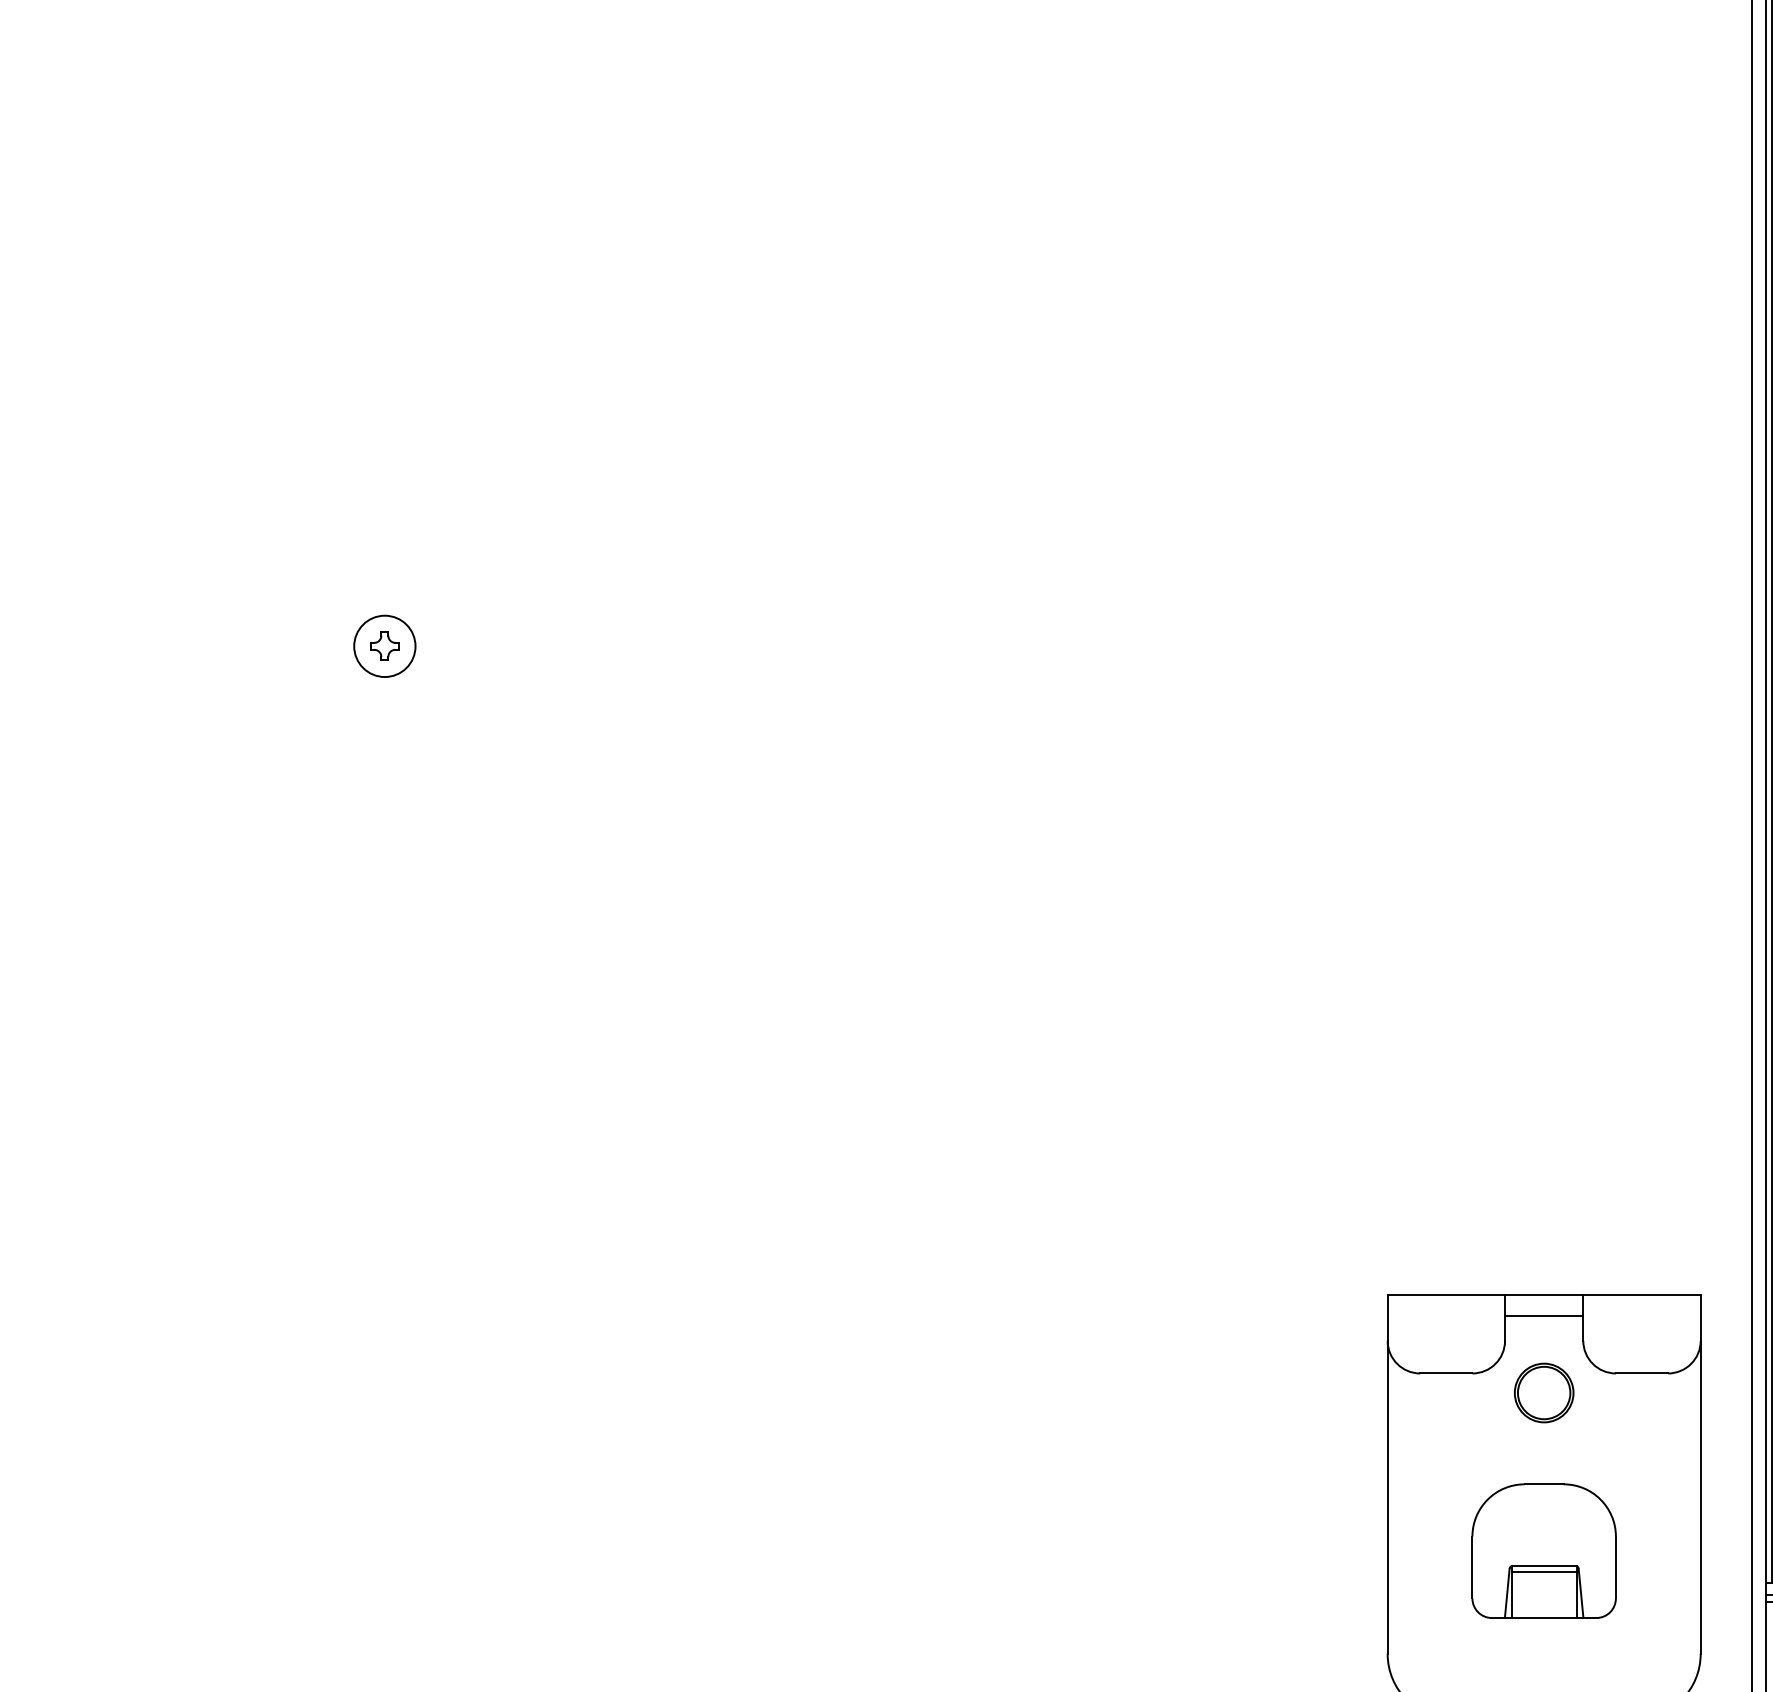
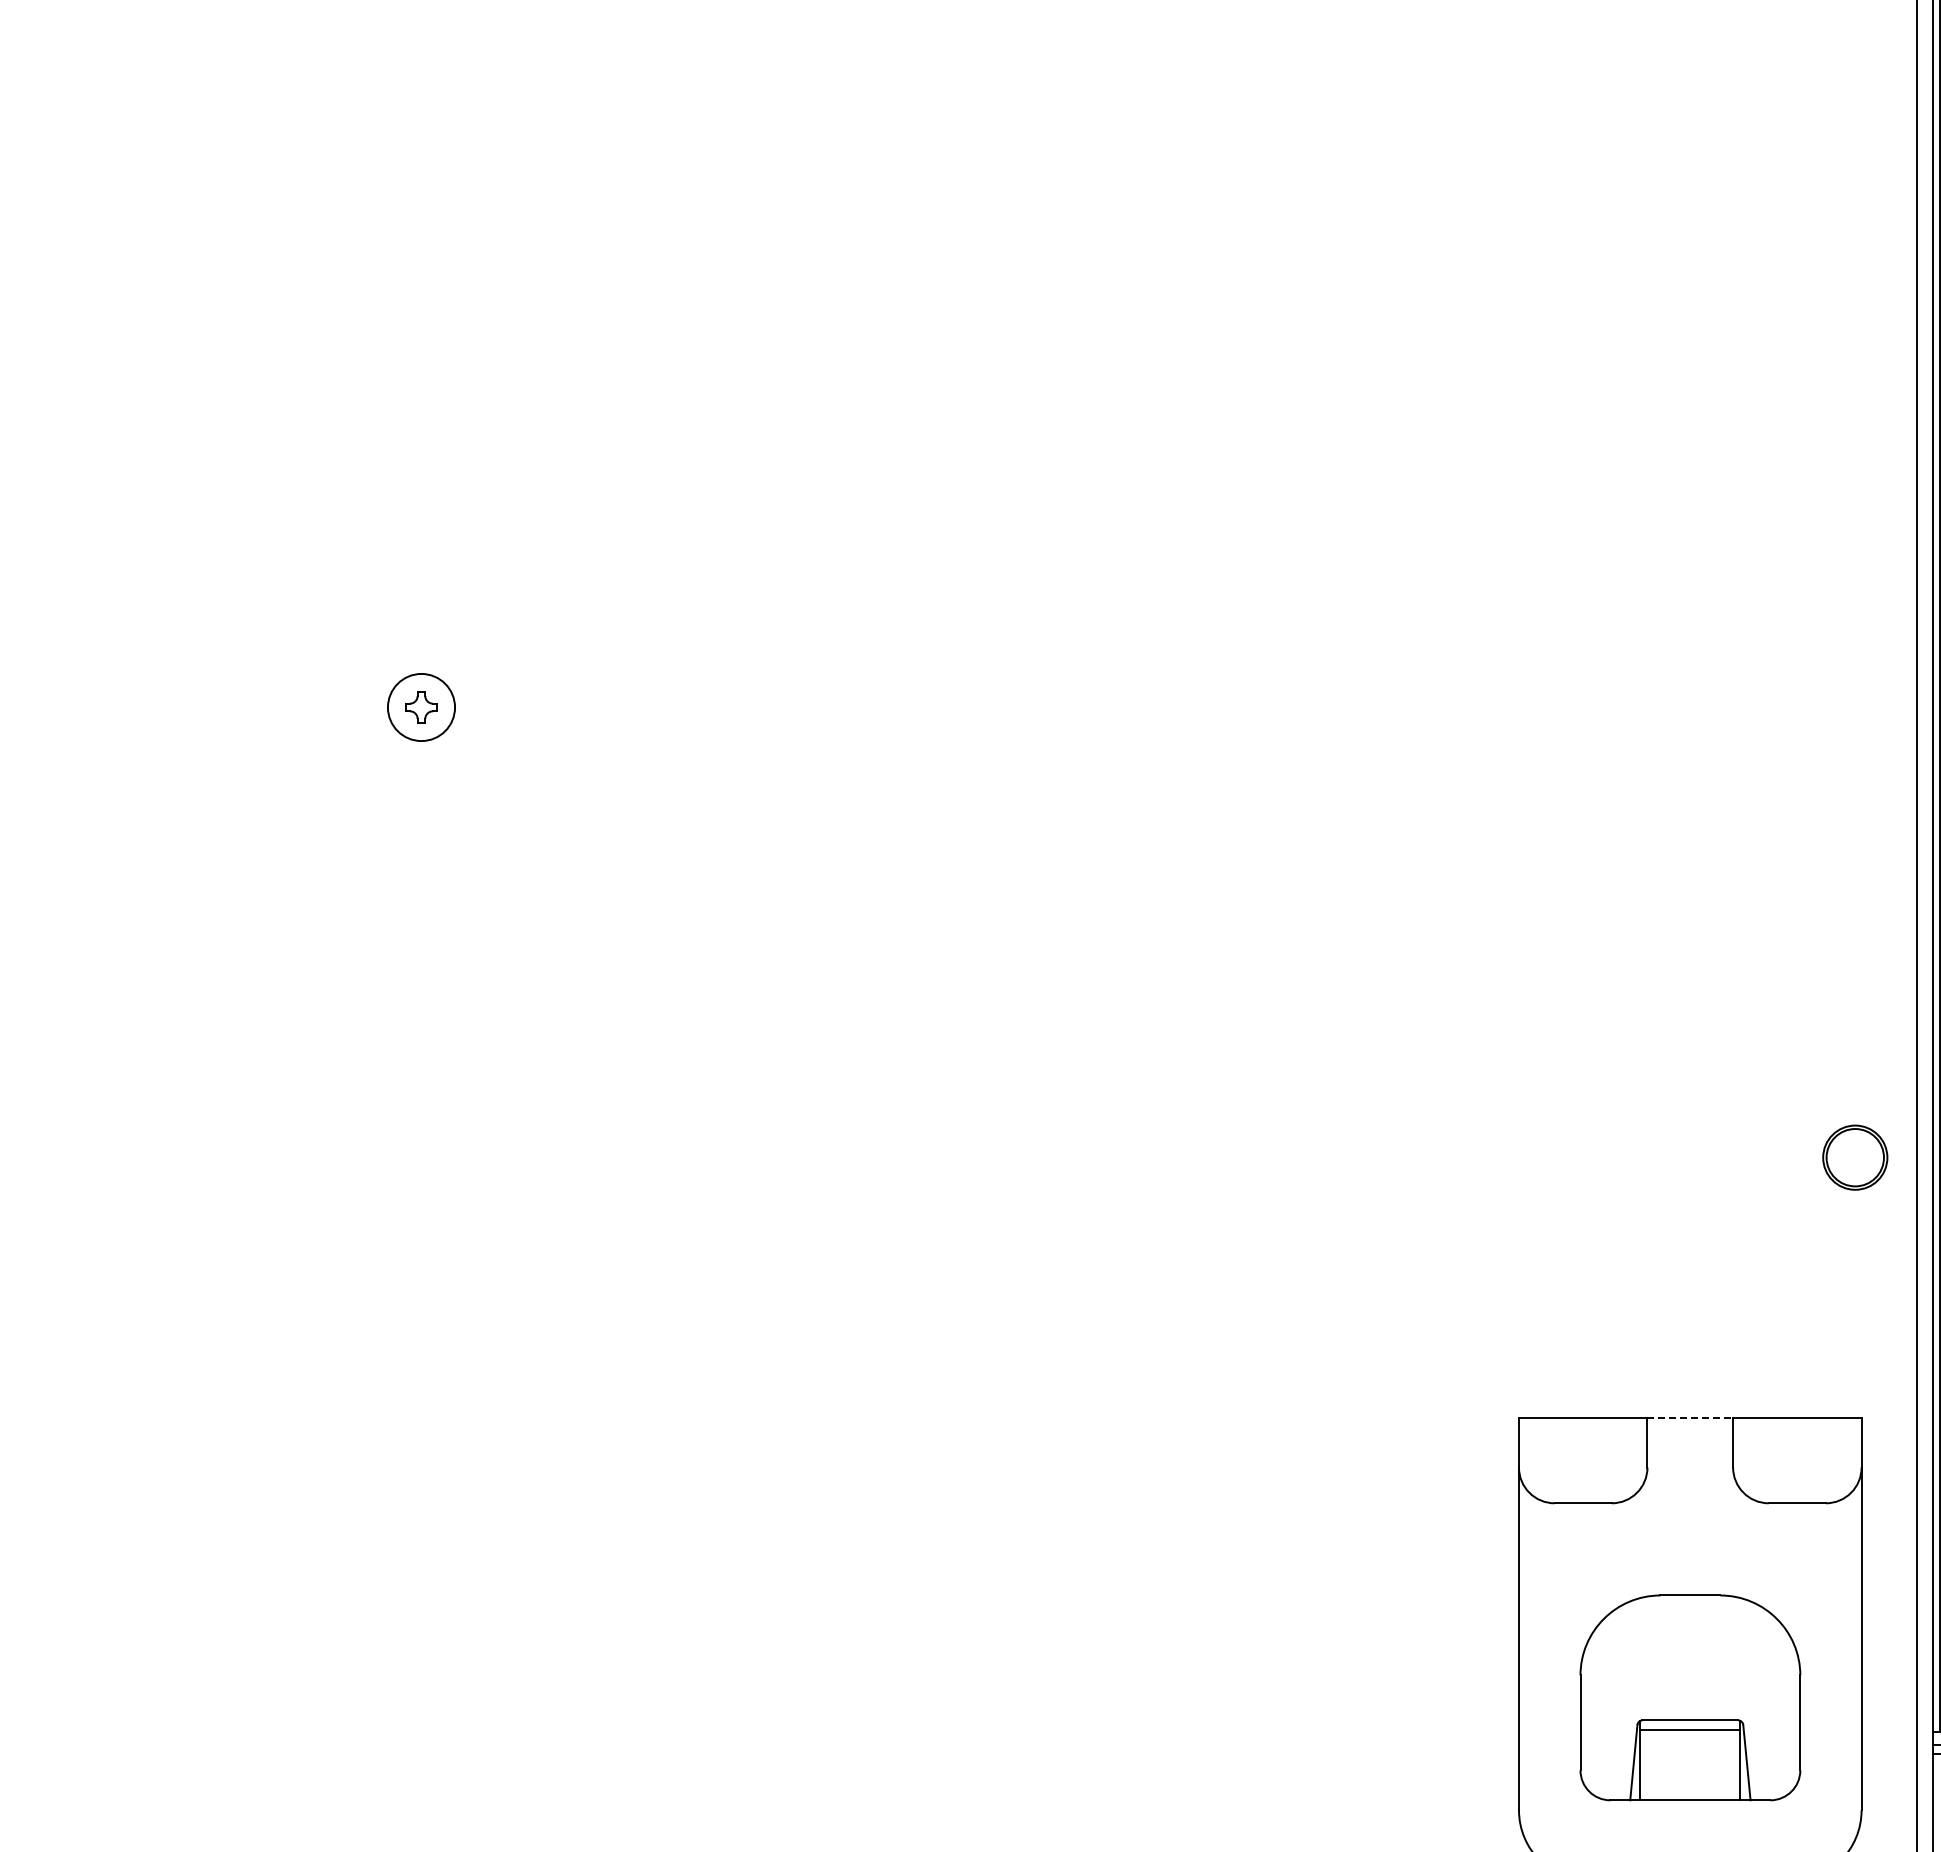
line: (1544, 1295) -> (1690, 1417), solid -> dashed
line: (1544, 1316) -> (1690, 1440), removed
part: (1544, 1392) -> (1855, 1157), moved
part: (1543, 1550) -> (1689, 1697), size x1.4

